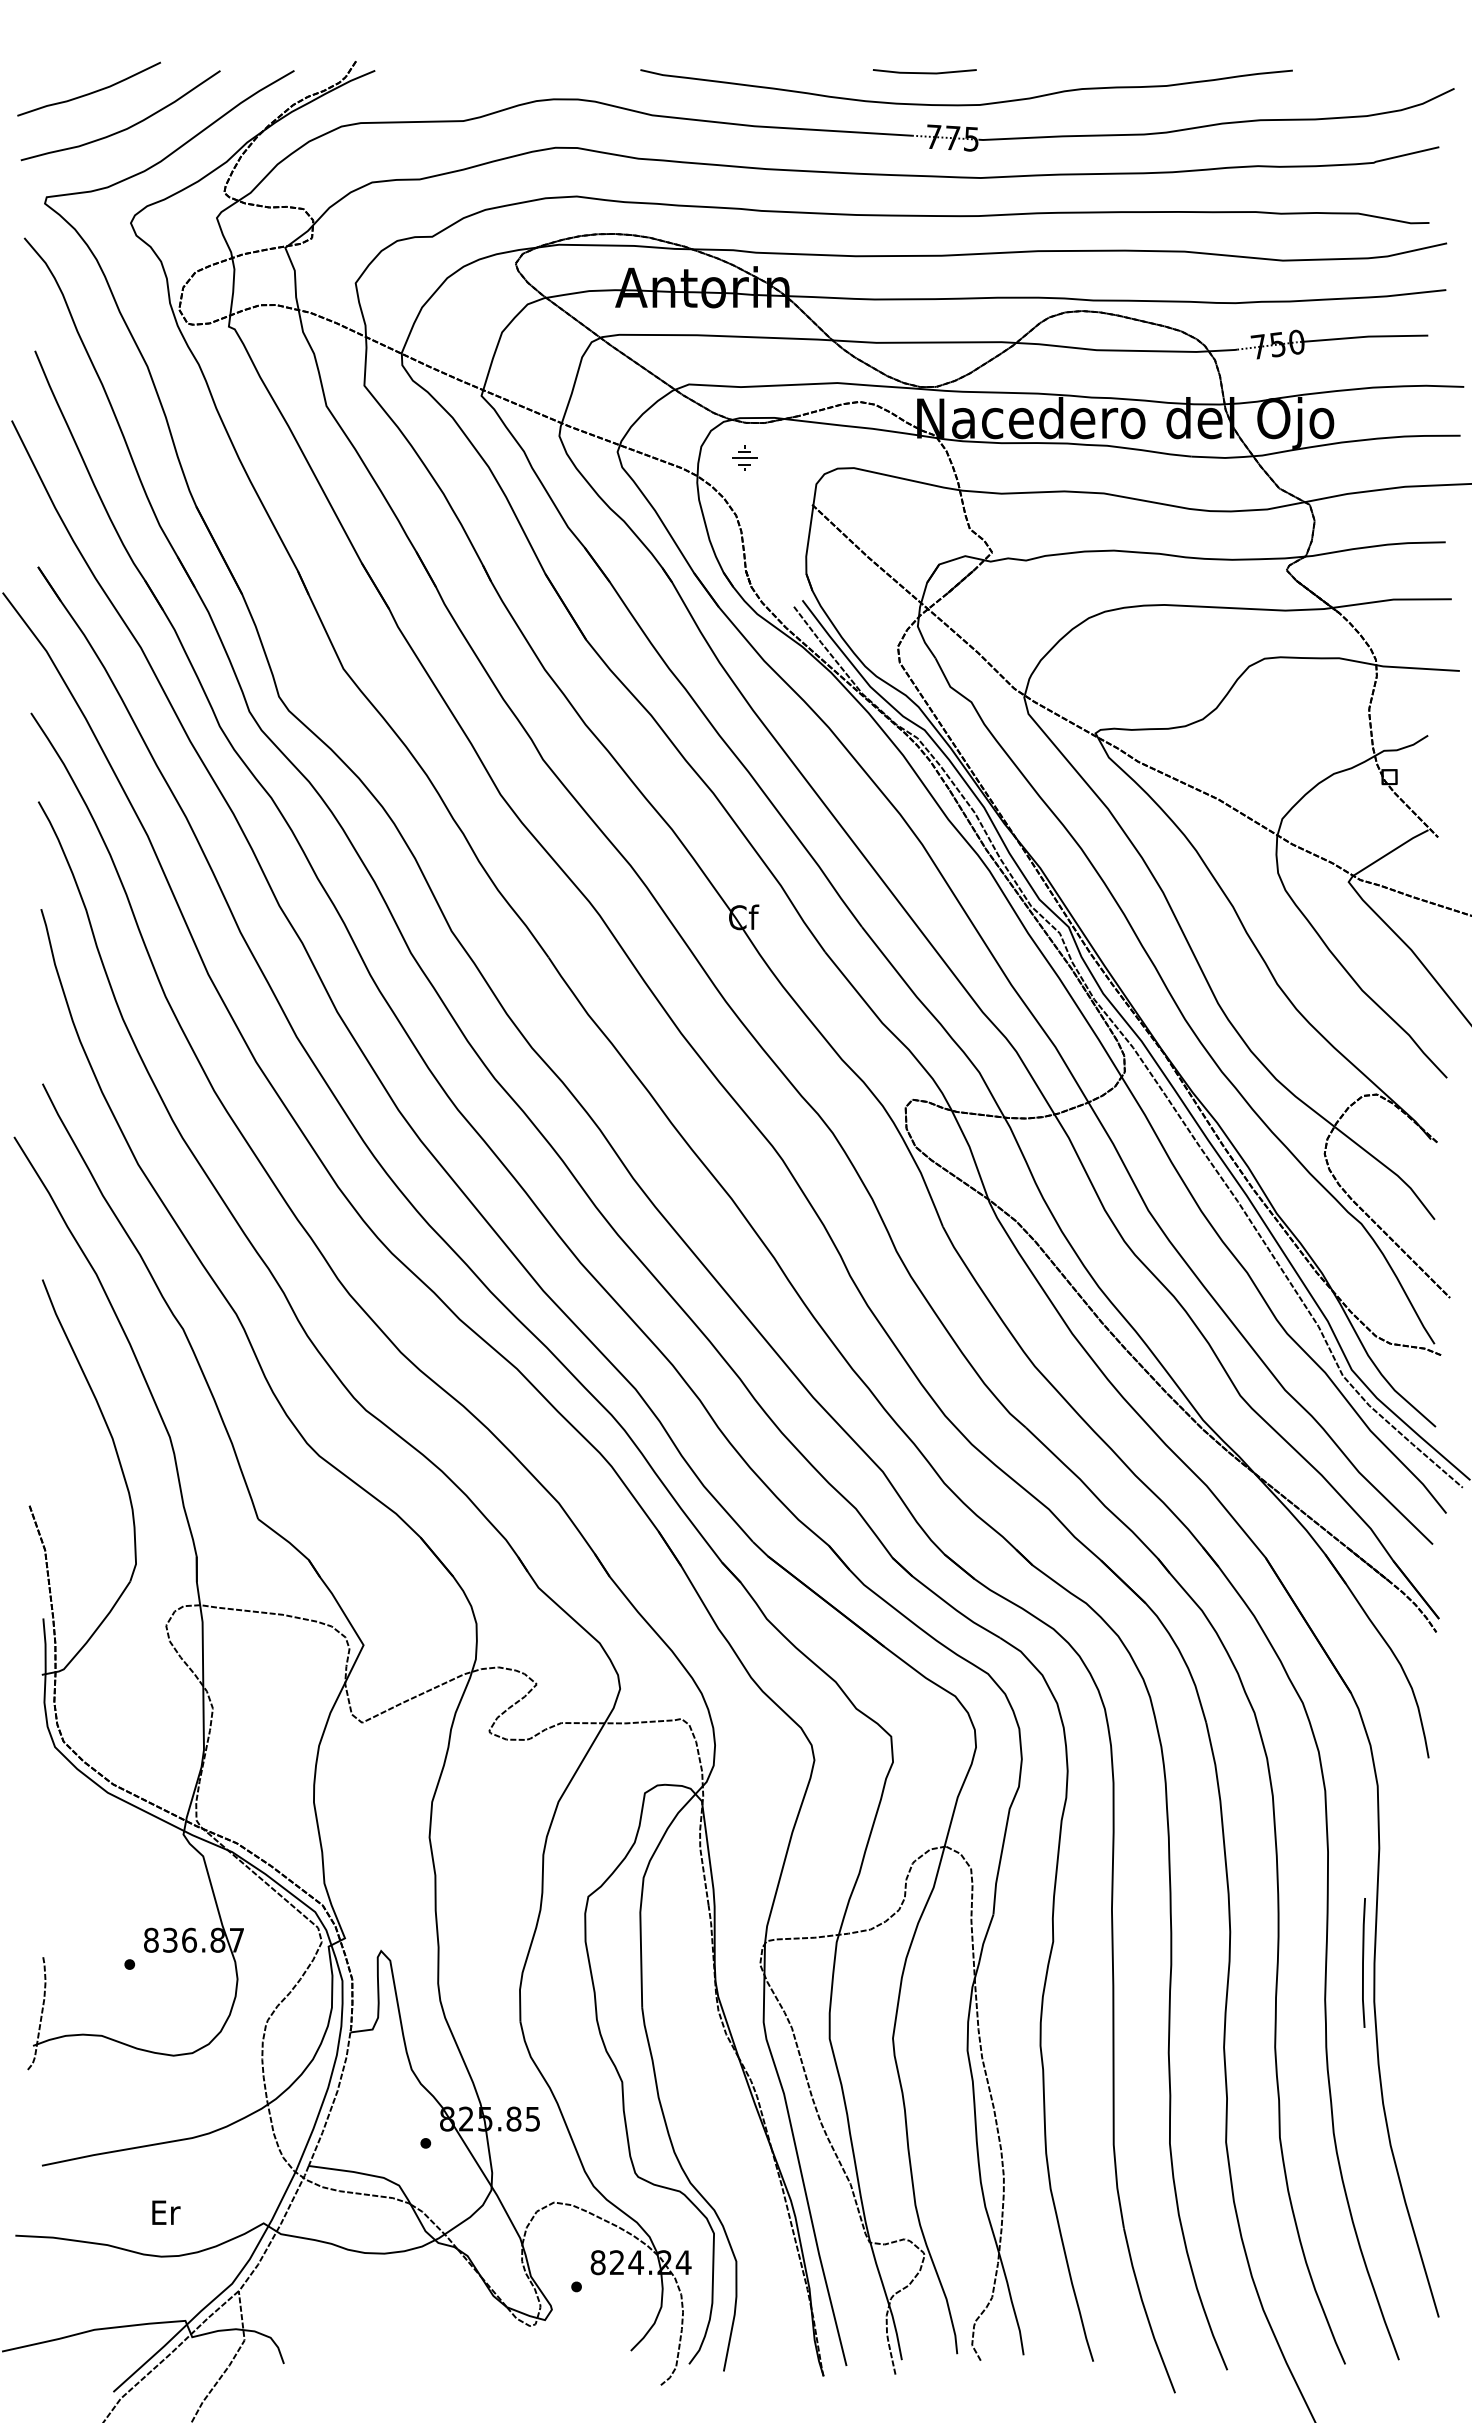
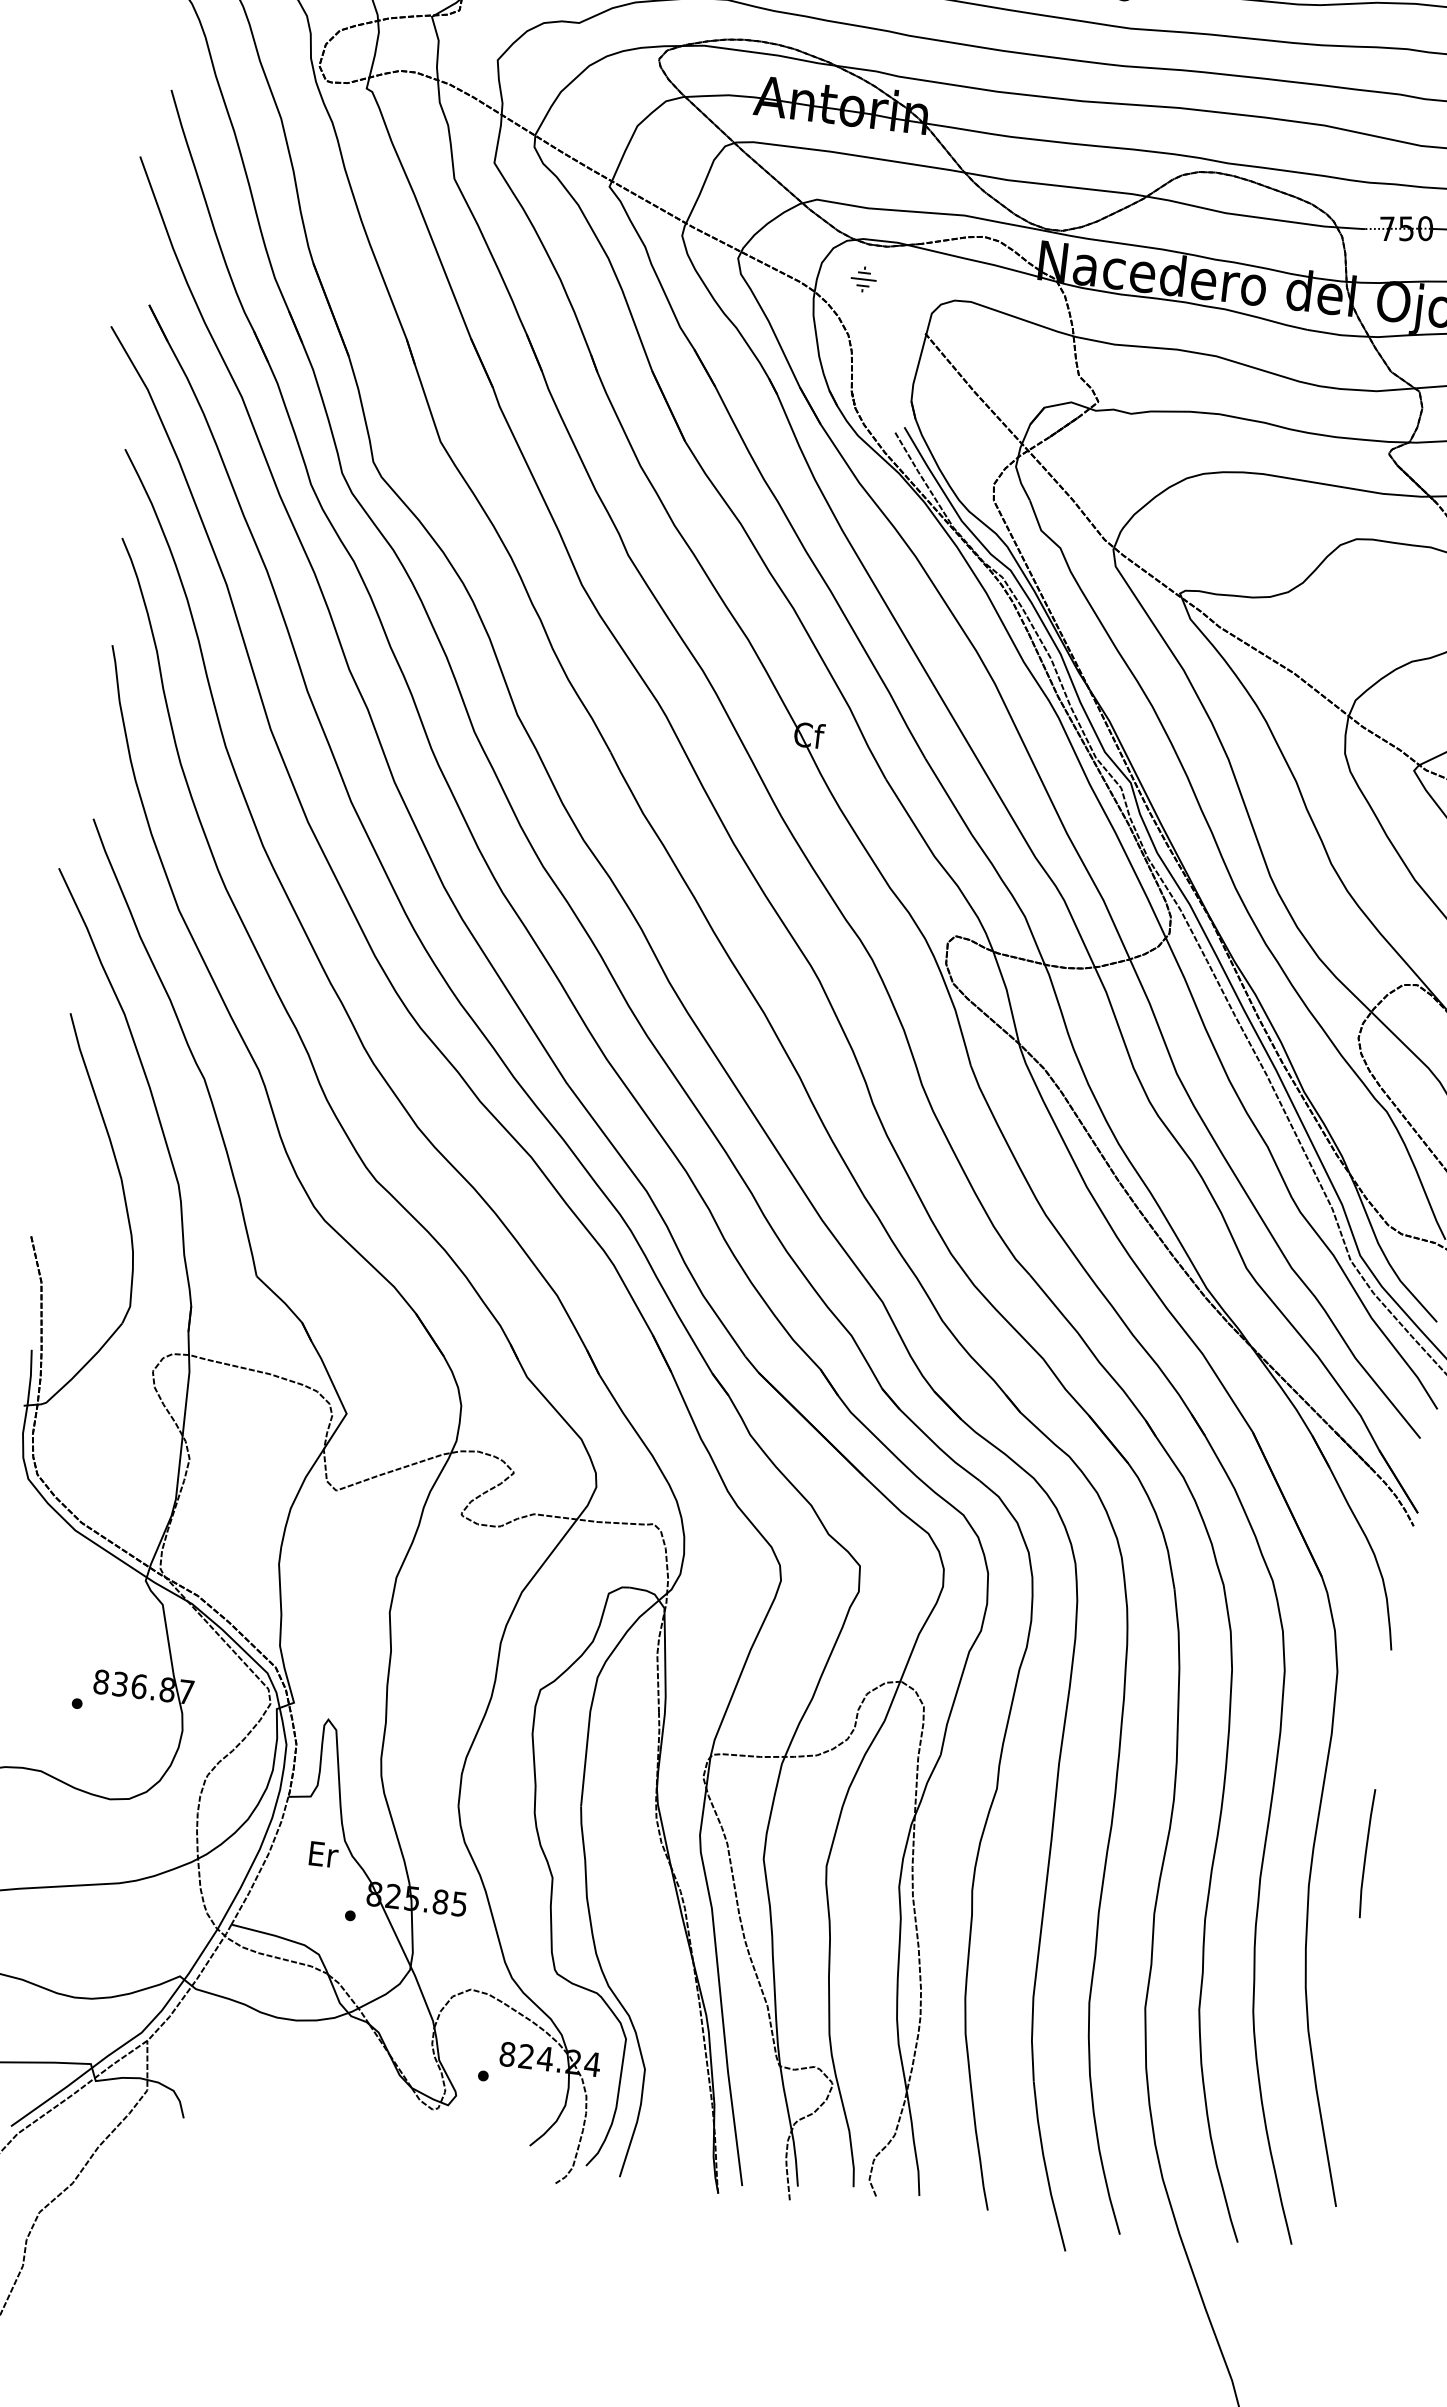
curve: (1363, 1962) -> (1366, 1853), moved
text: (166, 2212) -> (324, 1854), moved

